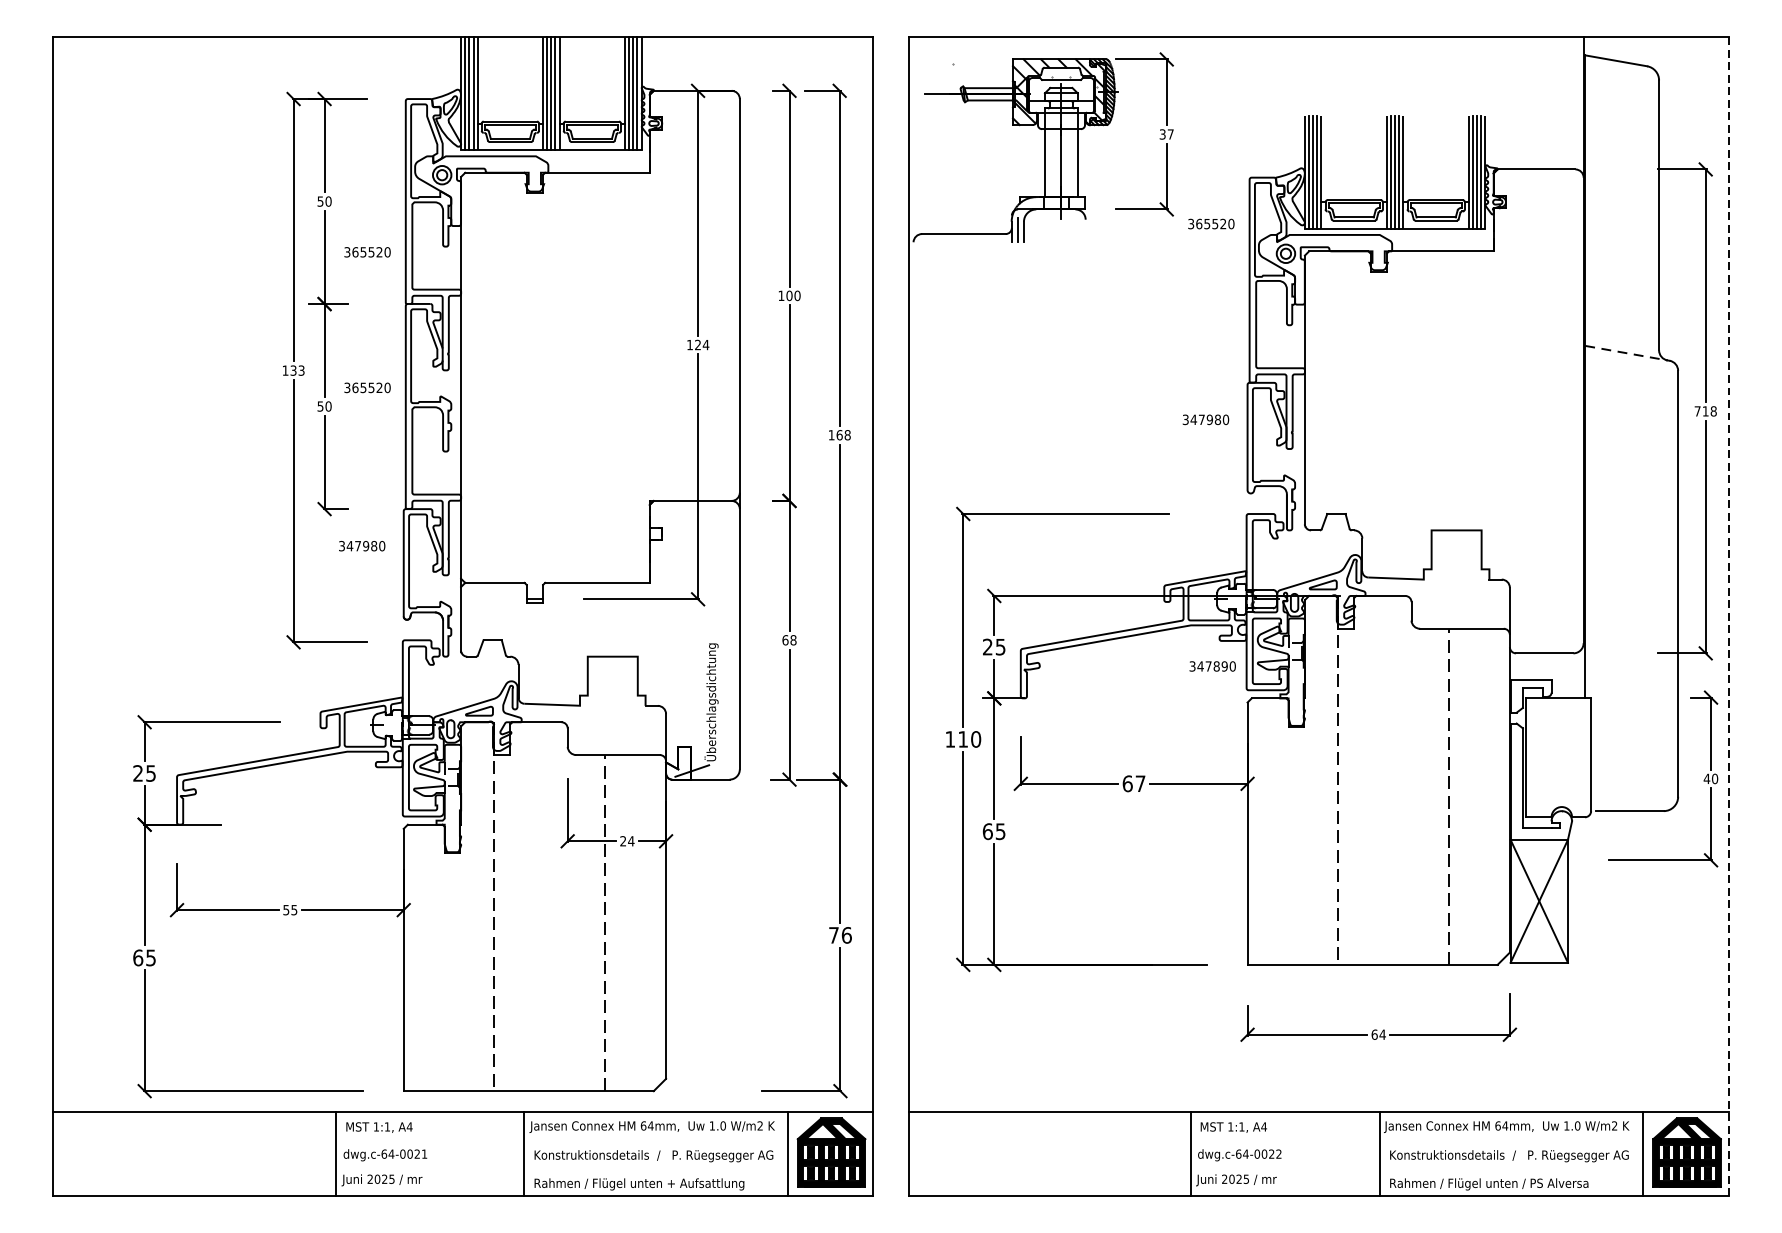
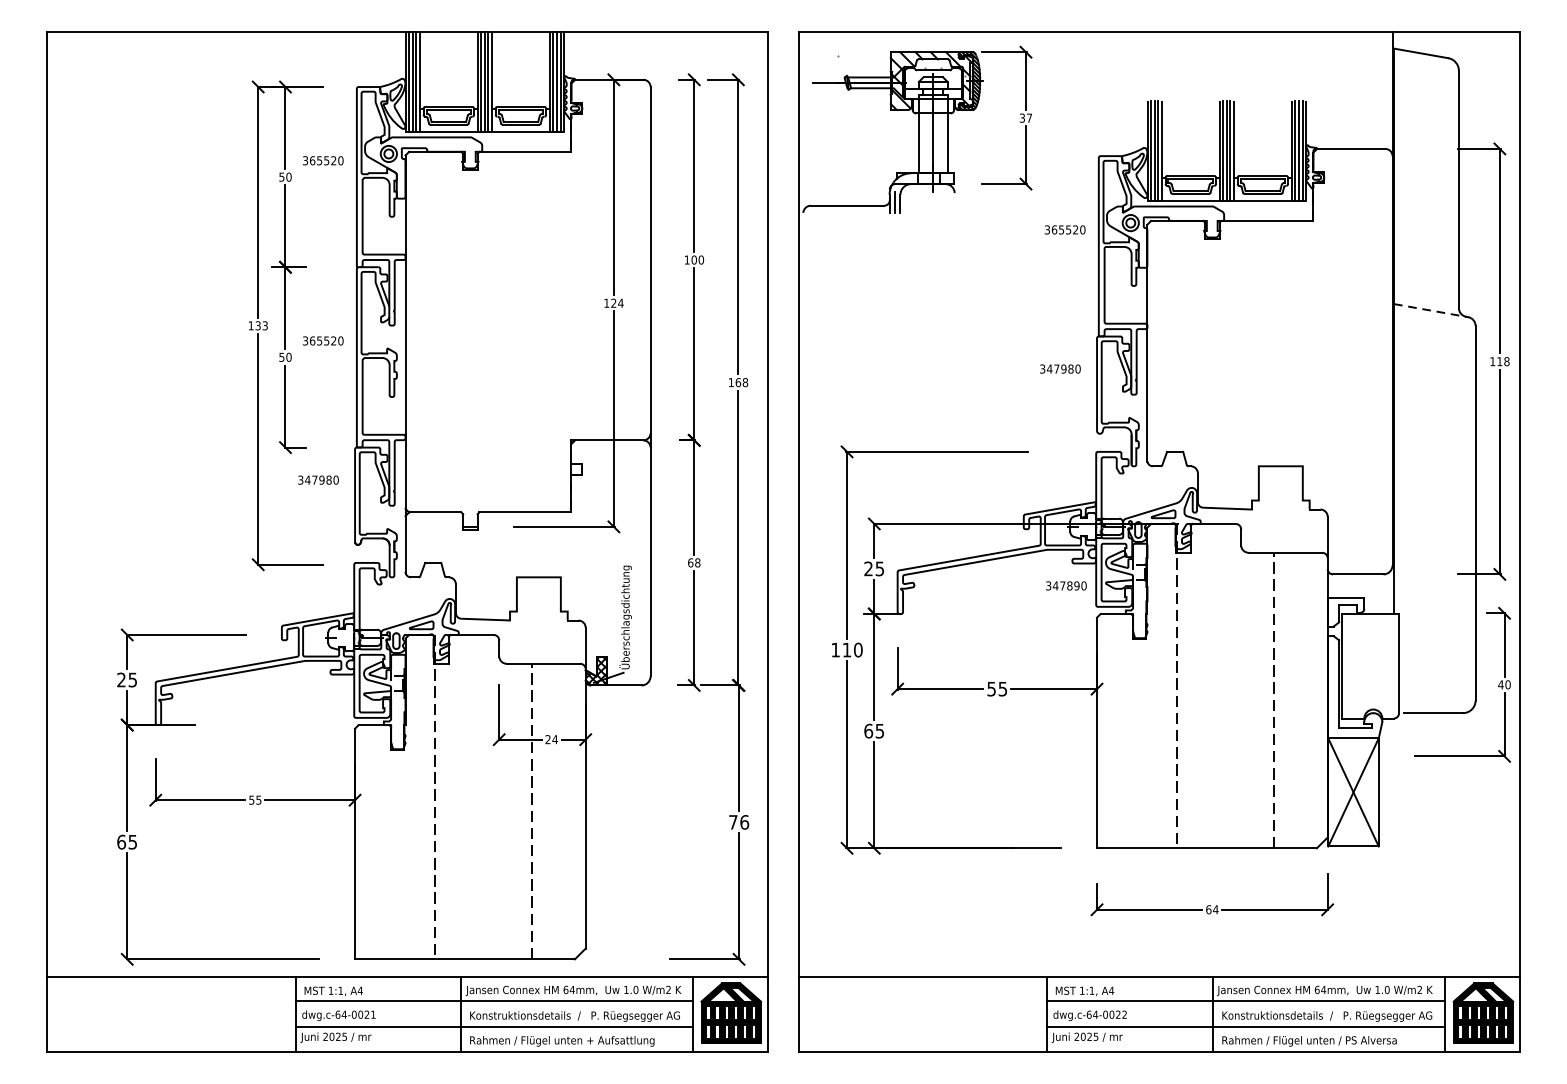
text: (1210, 223) -> (1064, 229), moved
text: (366, 251) -> (322, 160), moved
text: (1697, 411) -> (1492, 361), 718 -> 118
line: (1728, 615) -> (1519, 541), dashed -> solid
hatch: (678, 762) -> (596, 670), added
text: (1134, 783) -> (997, 688), 67 -> 55
line: (561, 1139) -> (493, 1001), added
line: (1416, 1139) -> (1245, 1001), added
line: (561, 1167) -> (493, 1026), added
line: (1416, 1167) -> (1245, 1026), added

